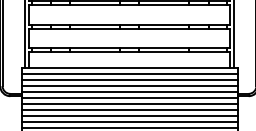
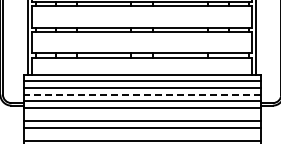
line: (128, 86) -> (141, 94), solid -> dashed
line: (128, 104) -> (141, 114), removed
line: (128, 122) -> (141, 134), removed

